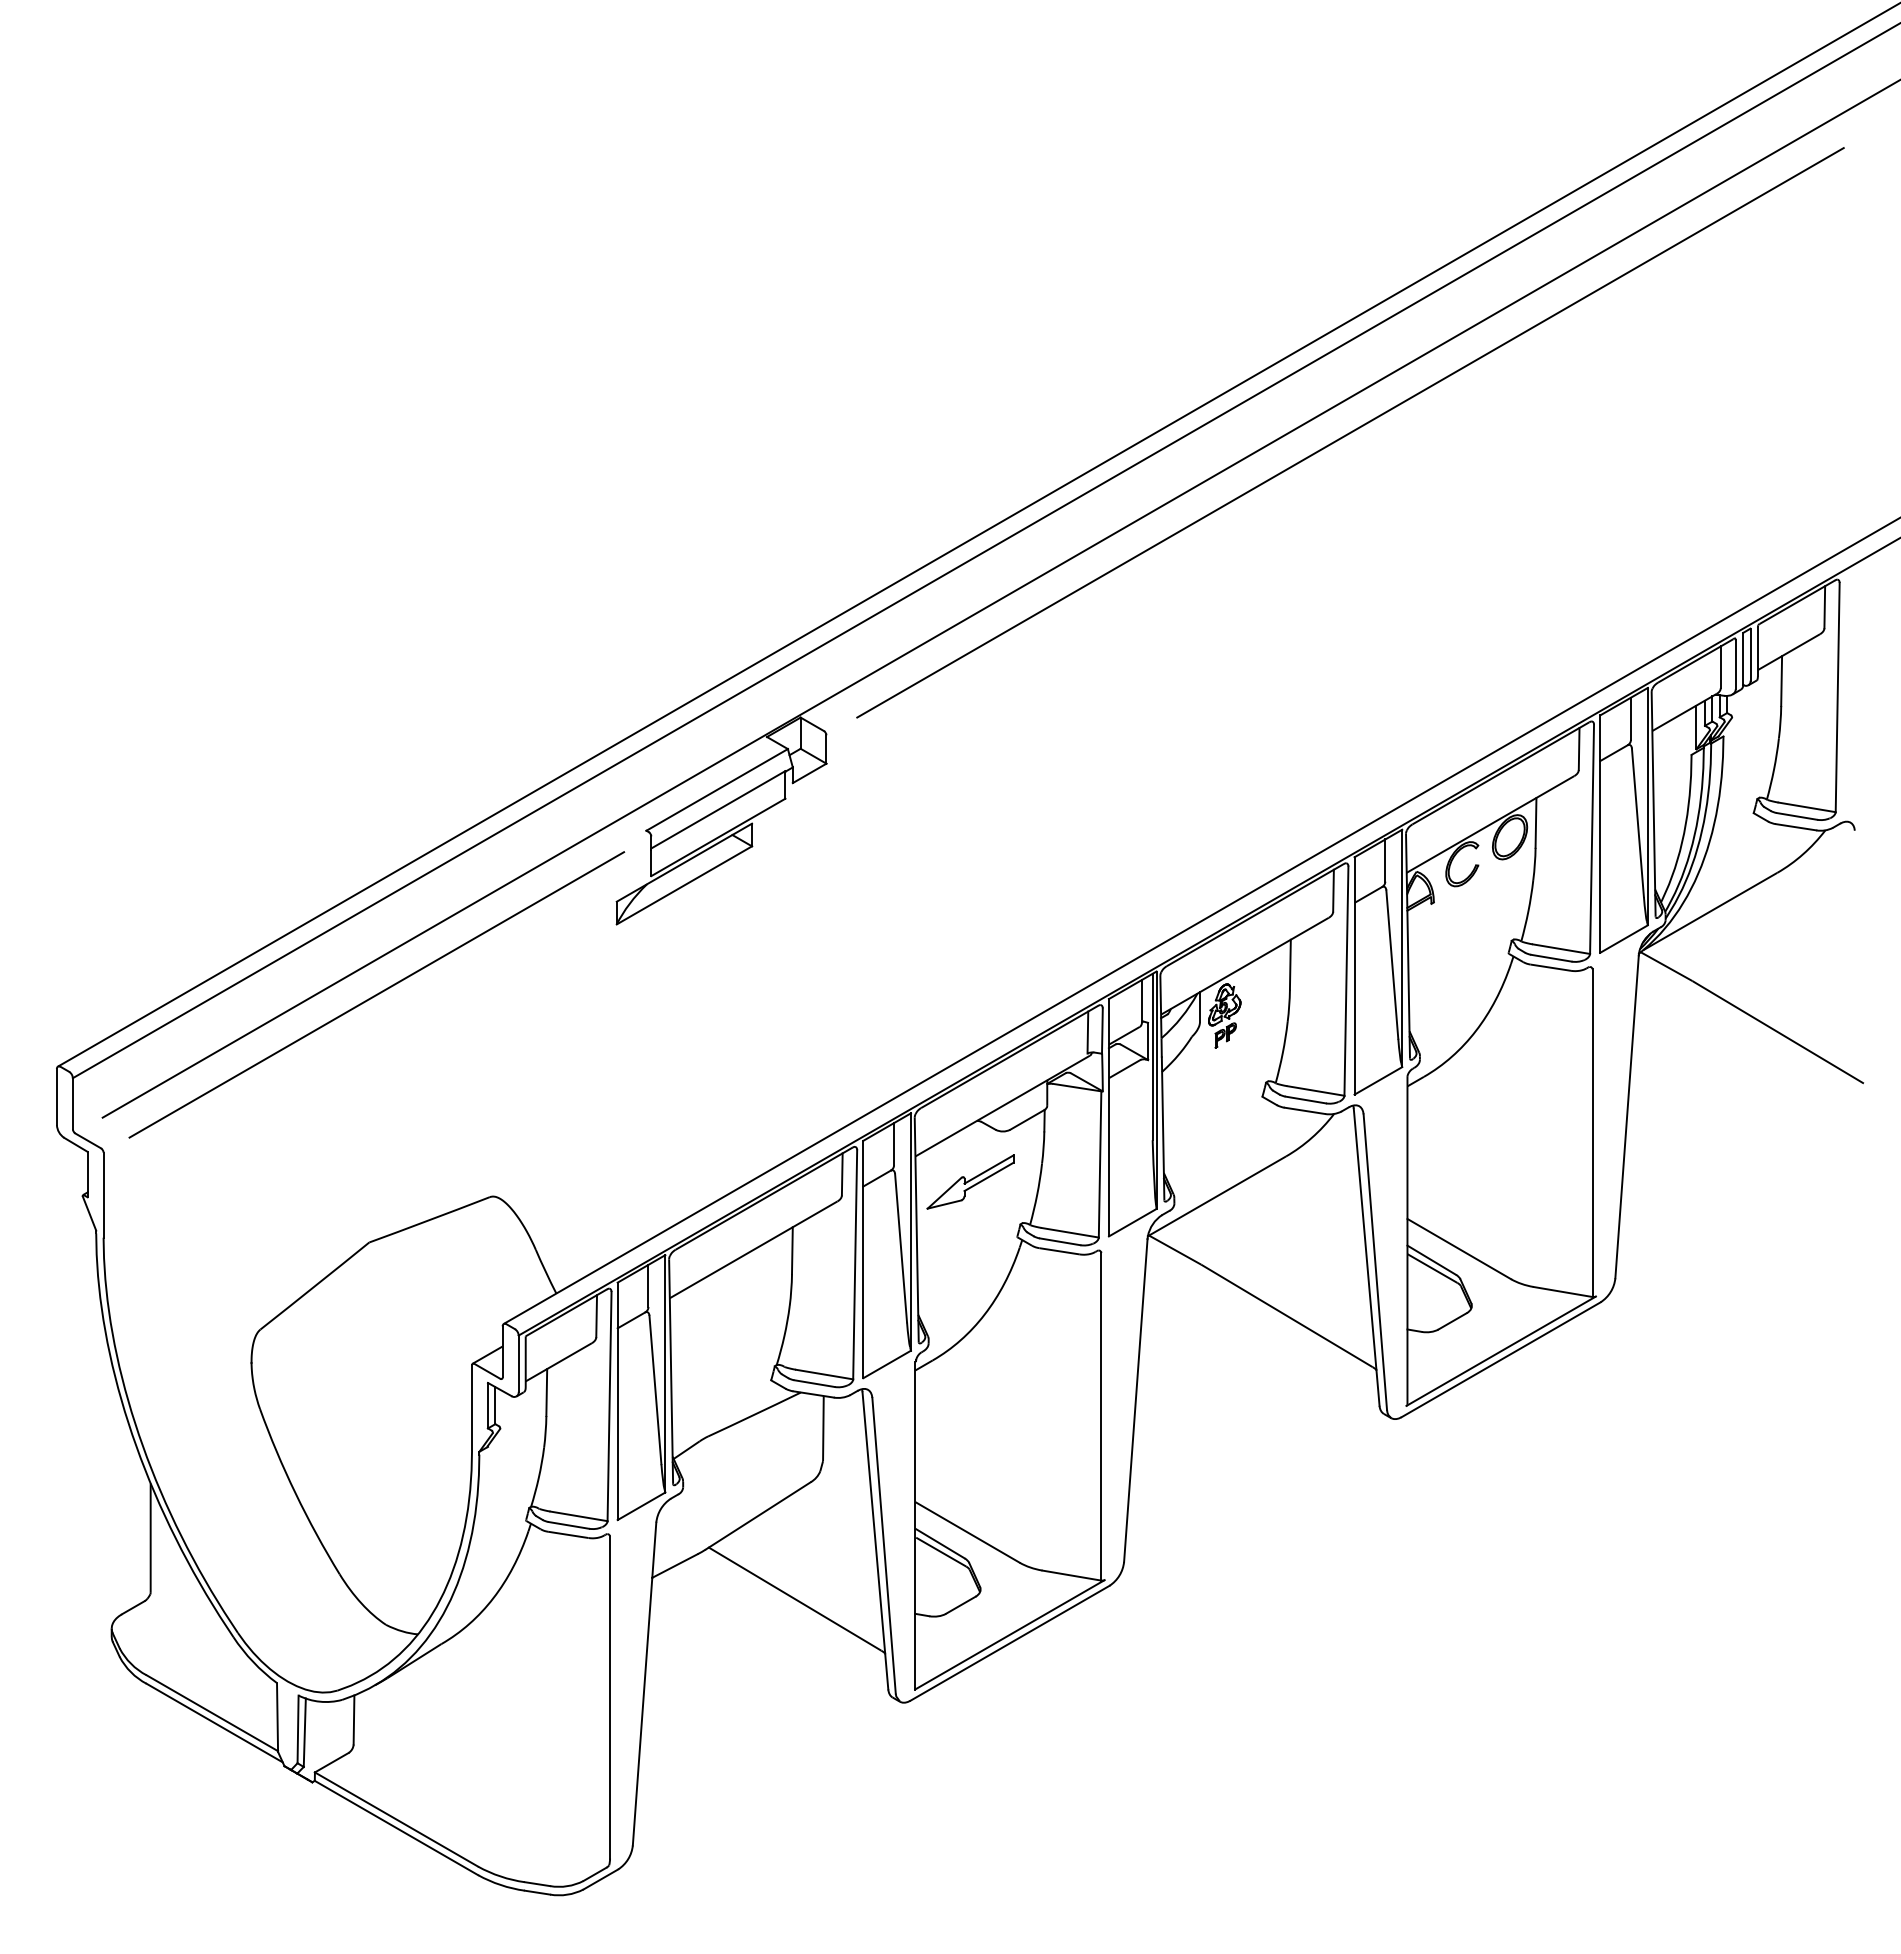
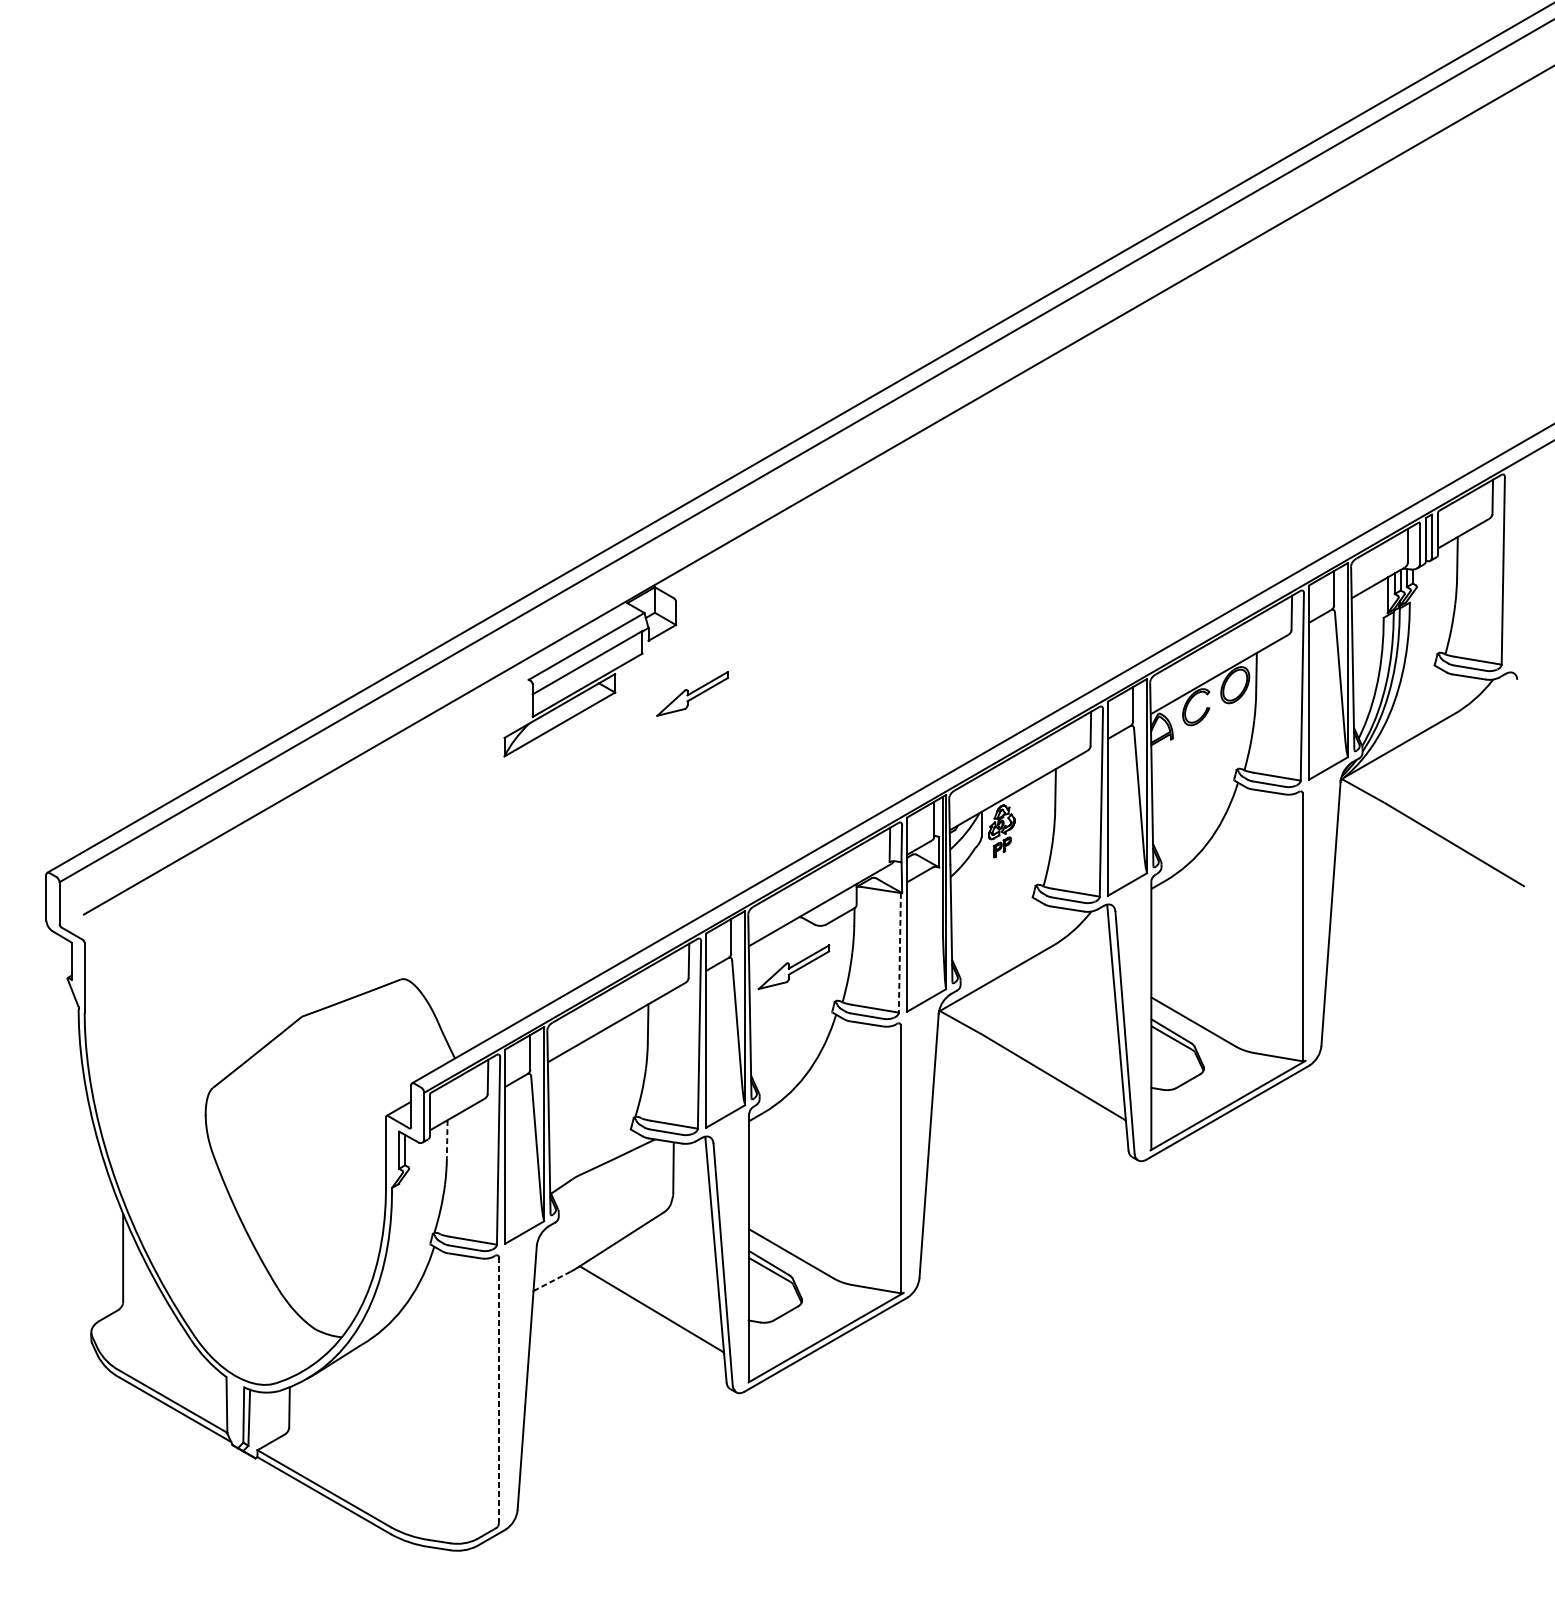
line: (1350, 432) -> (1104, 354), removed
part: (846, 847) -> (692, 693), added
line: (376, 994) -> (307, 813), removed
line: (1100, 1164) -> (900, 952), solid -> dashed
line: (546, 1393) -> (446, 1140), solid -> dashed
line: (674, 1566) -> (551, 1281), solid -> dashed
line: (610, 1697) -> (499, 1388), solid -> dashed

